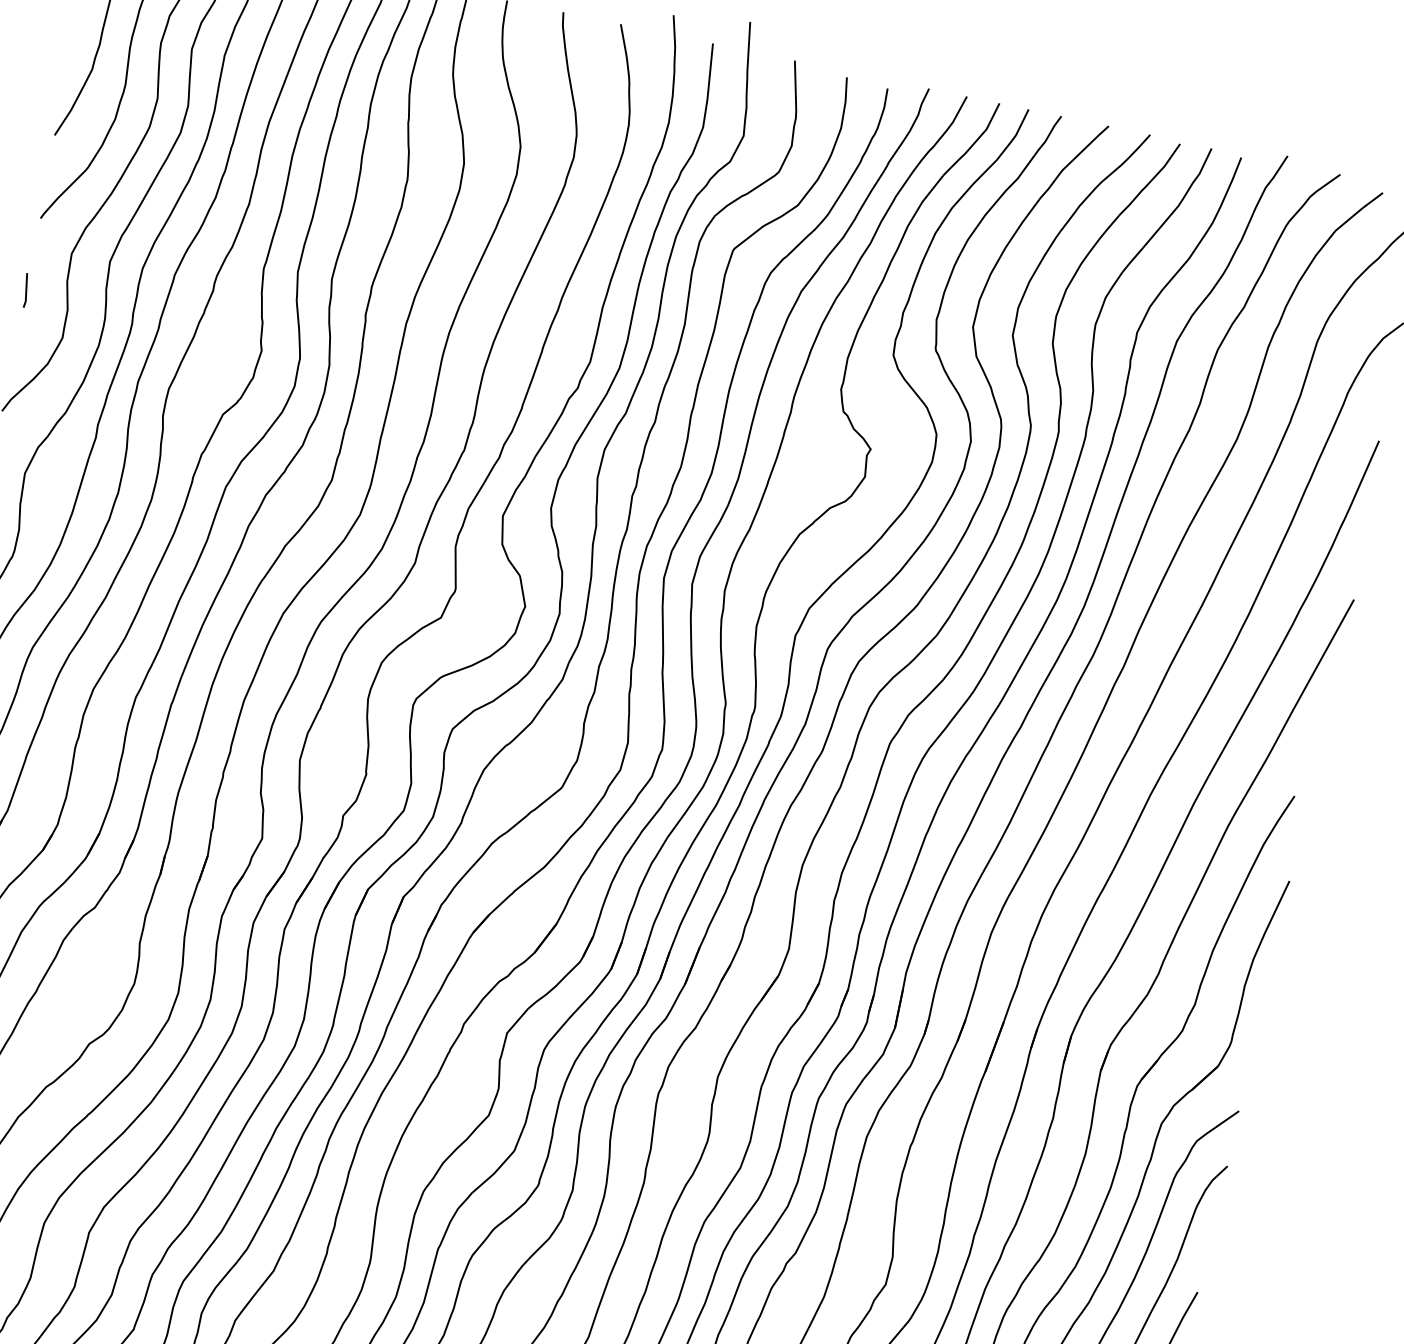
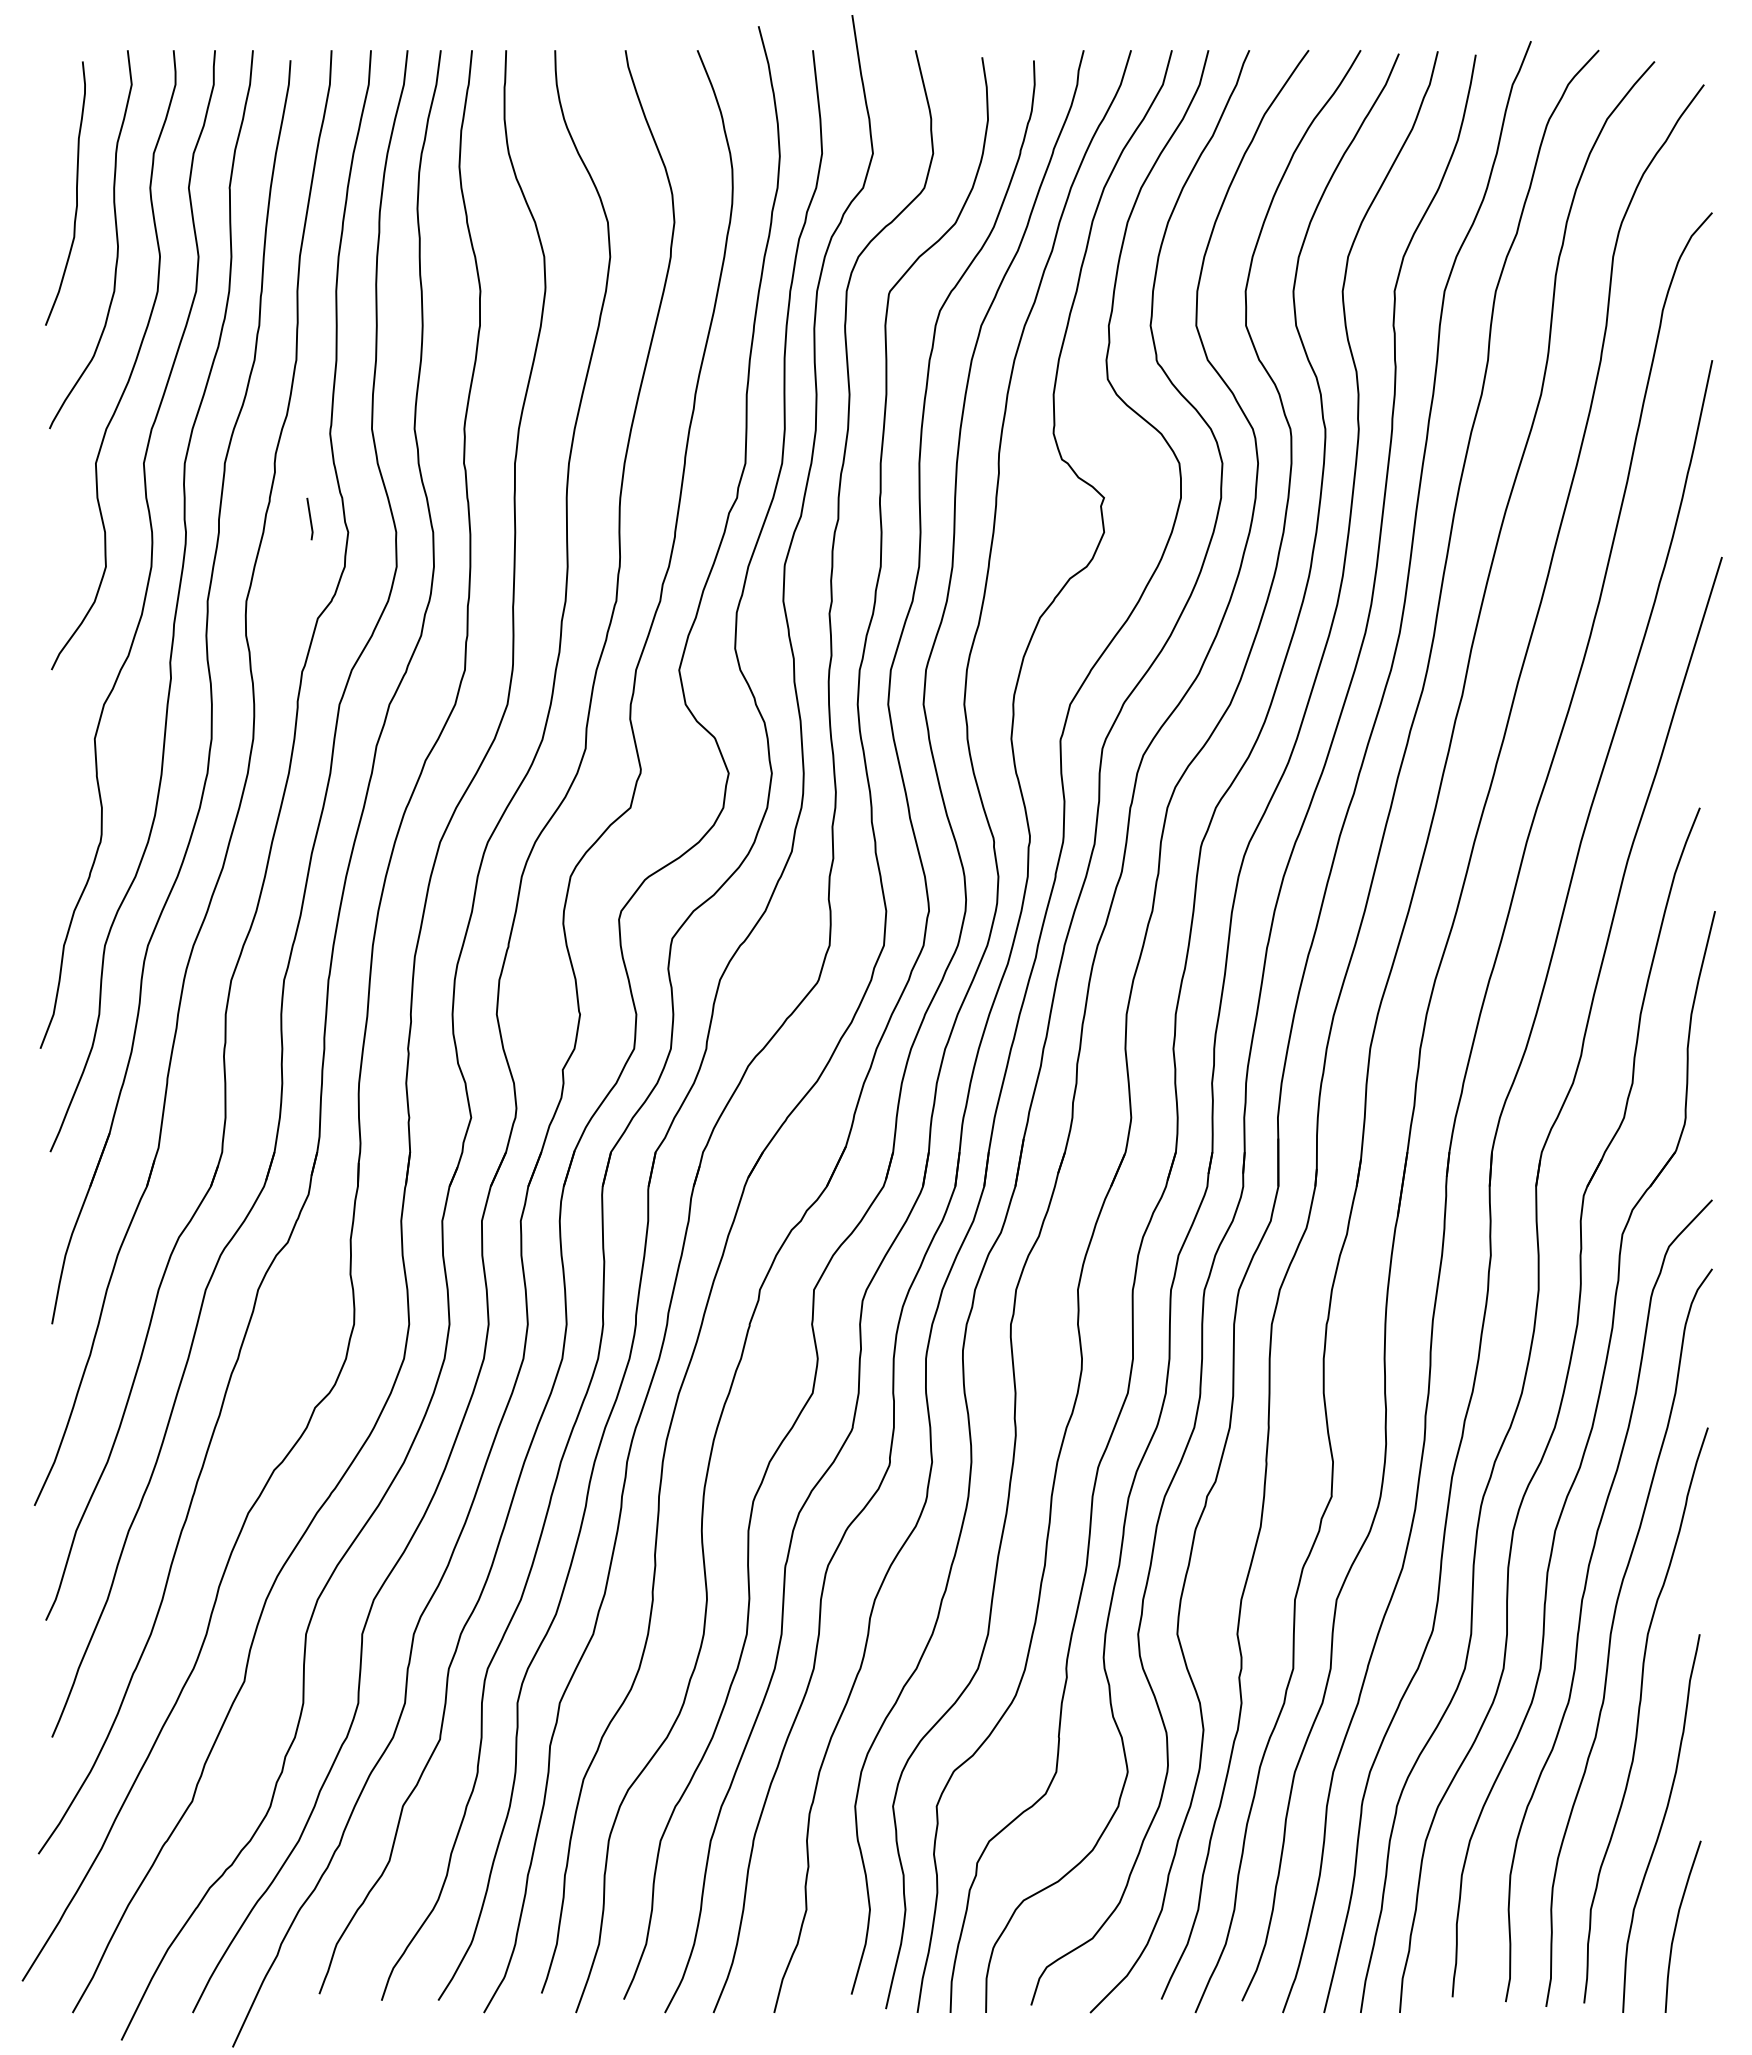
line: (25, 289) -> (309, 518), moved

